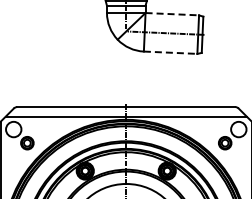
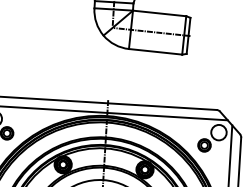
line: (172, 14) -> (159, 13), dashed -> solid
line: (170, 52) -> (155, 51), dashed -> solid

